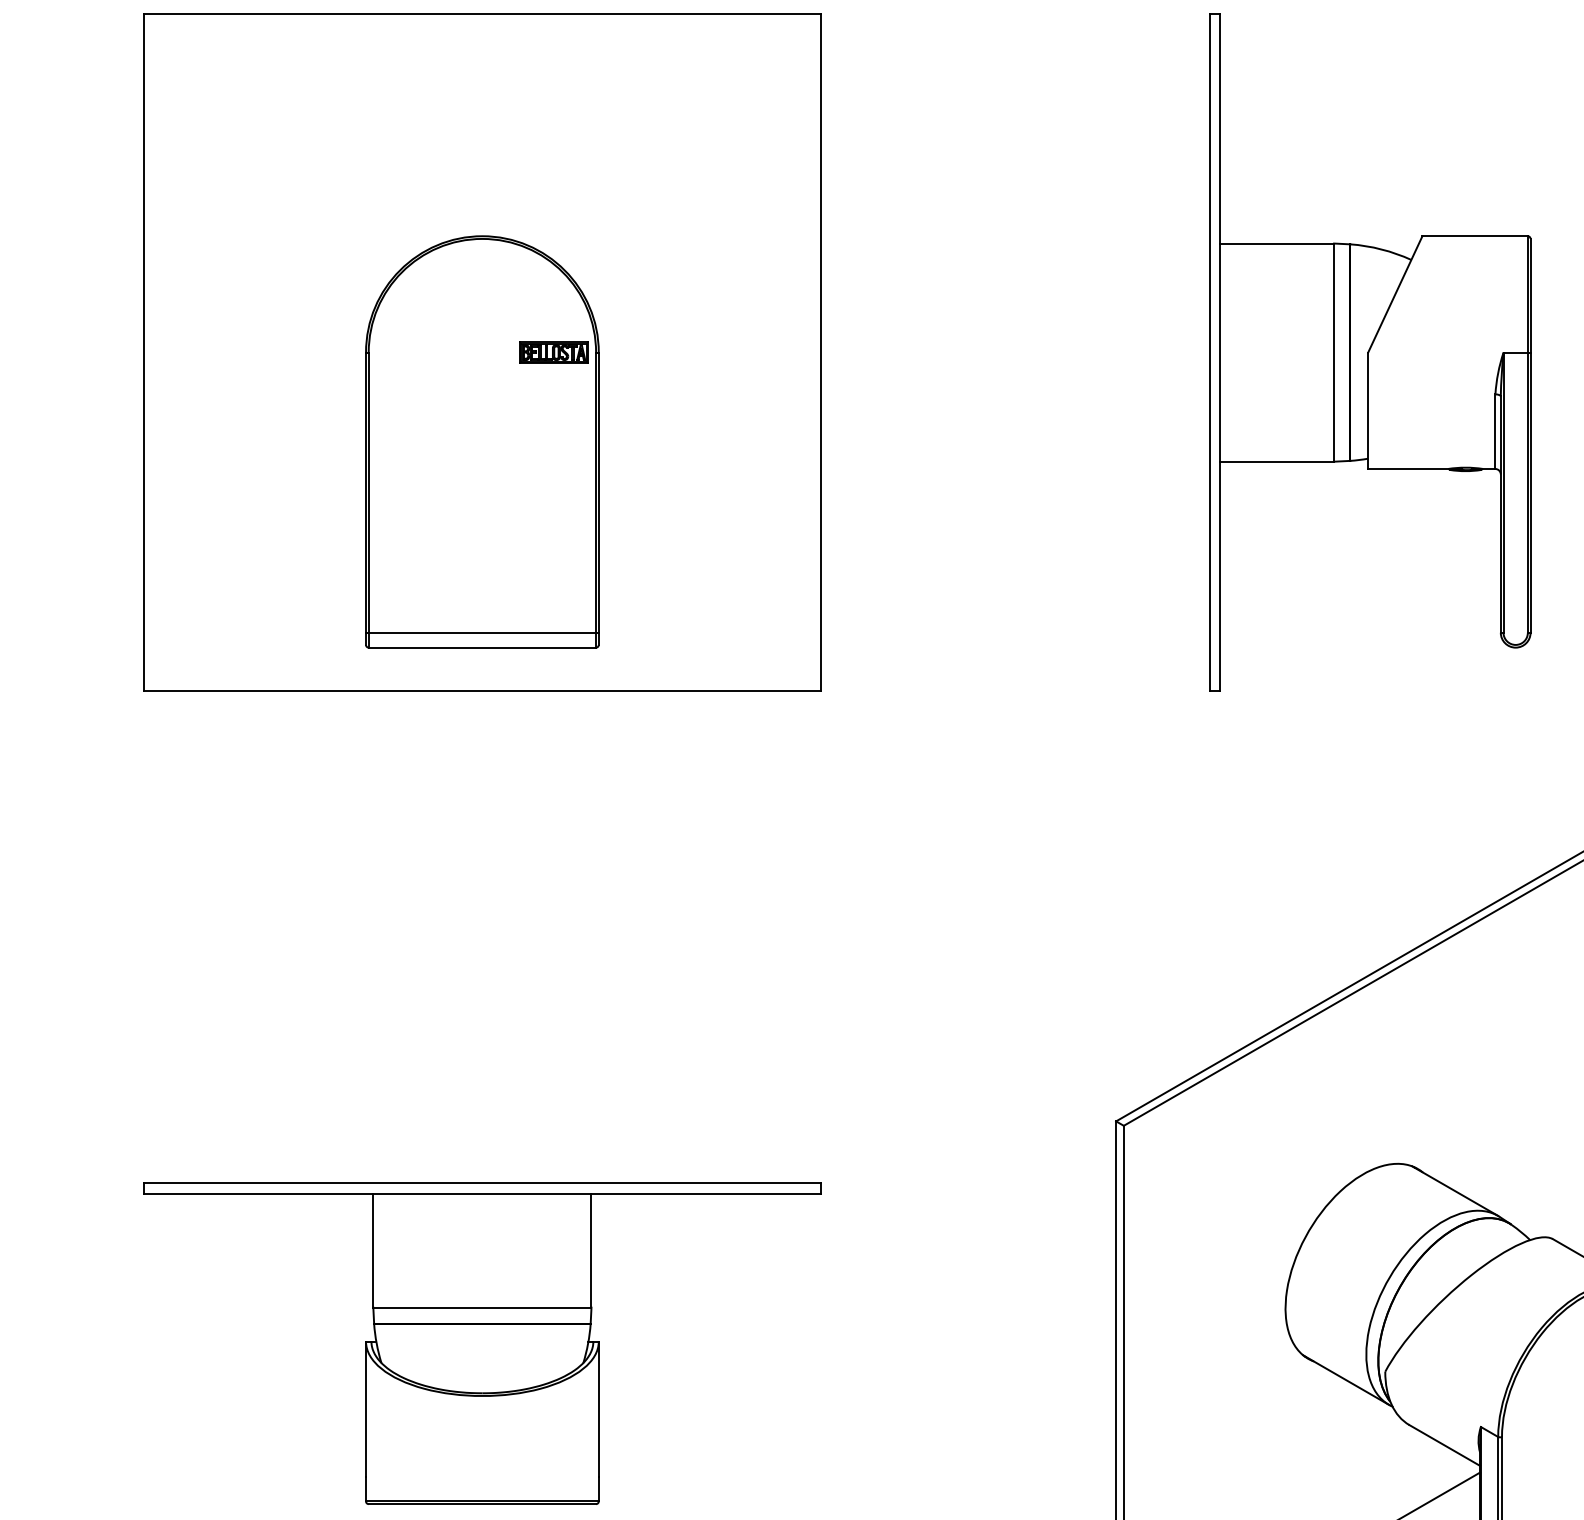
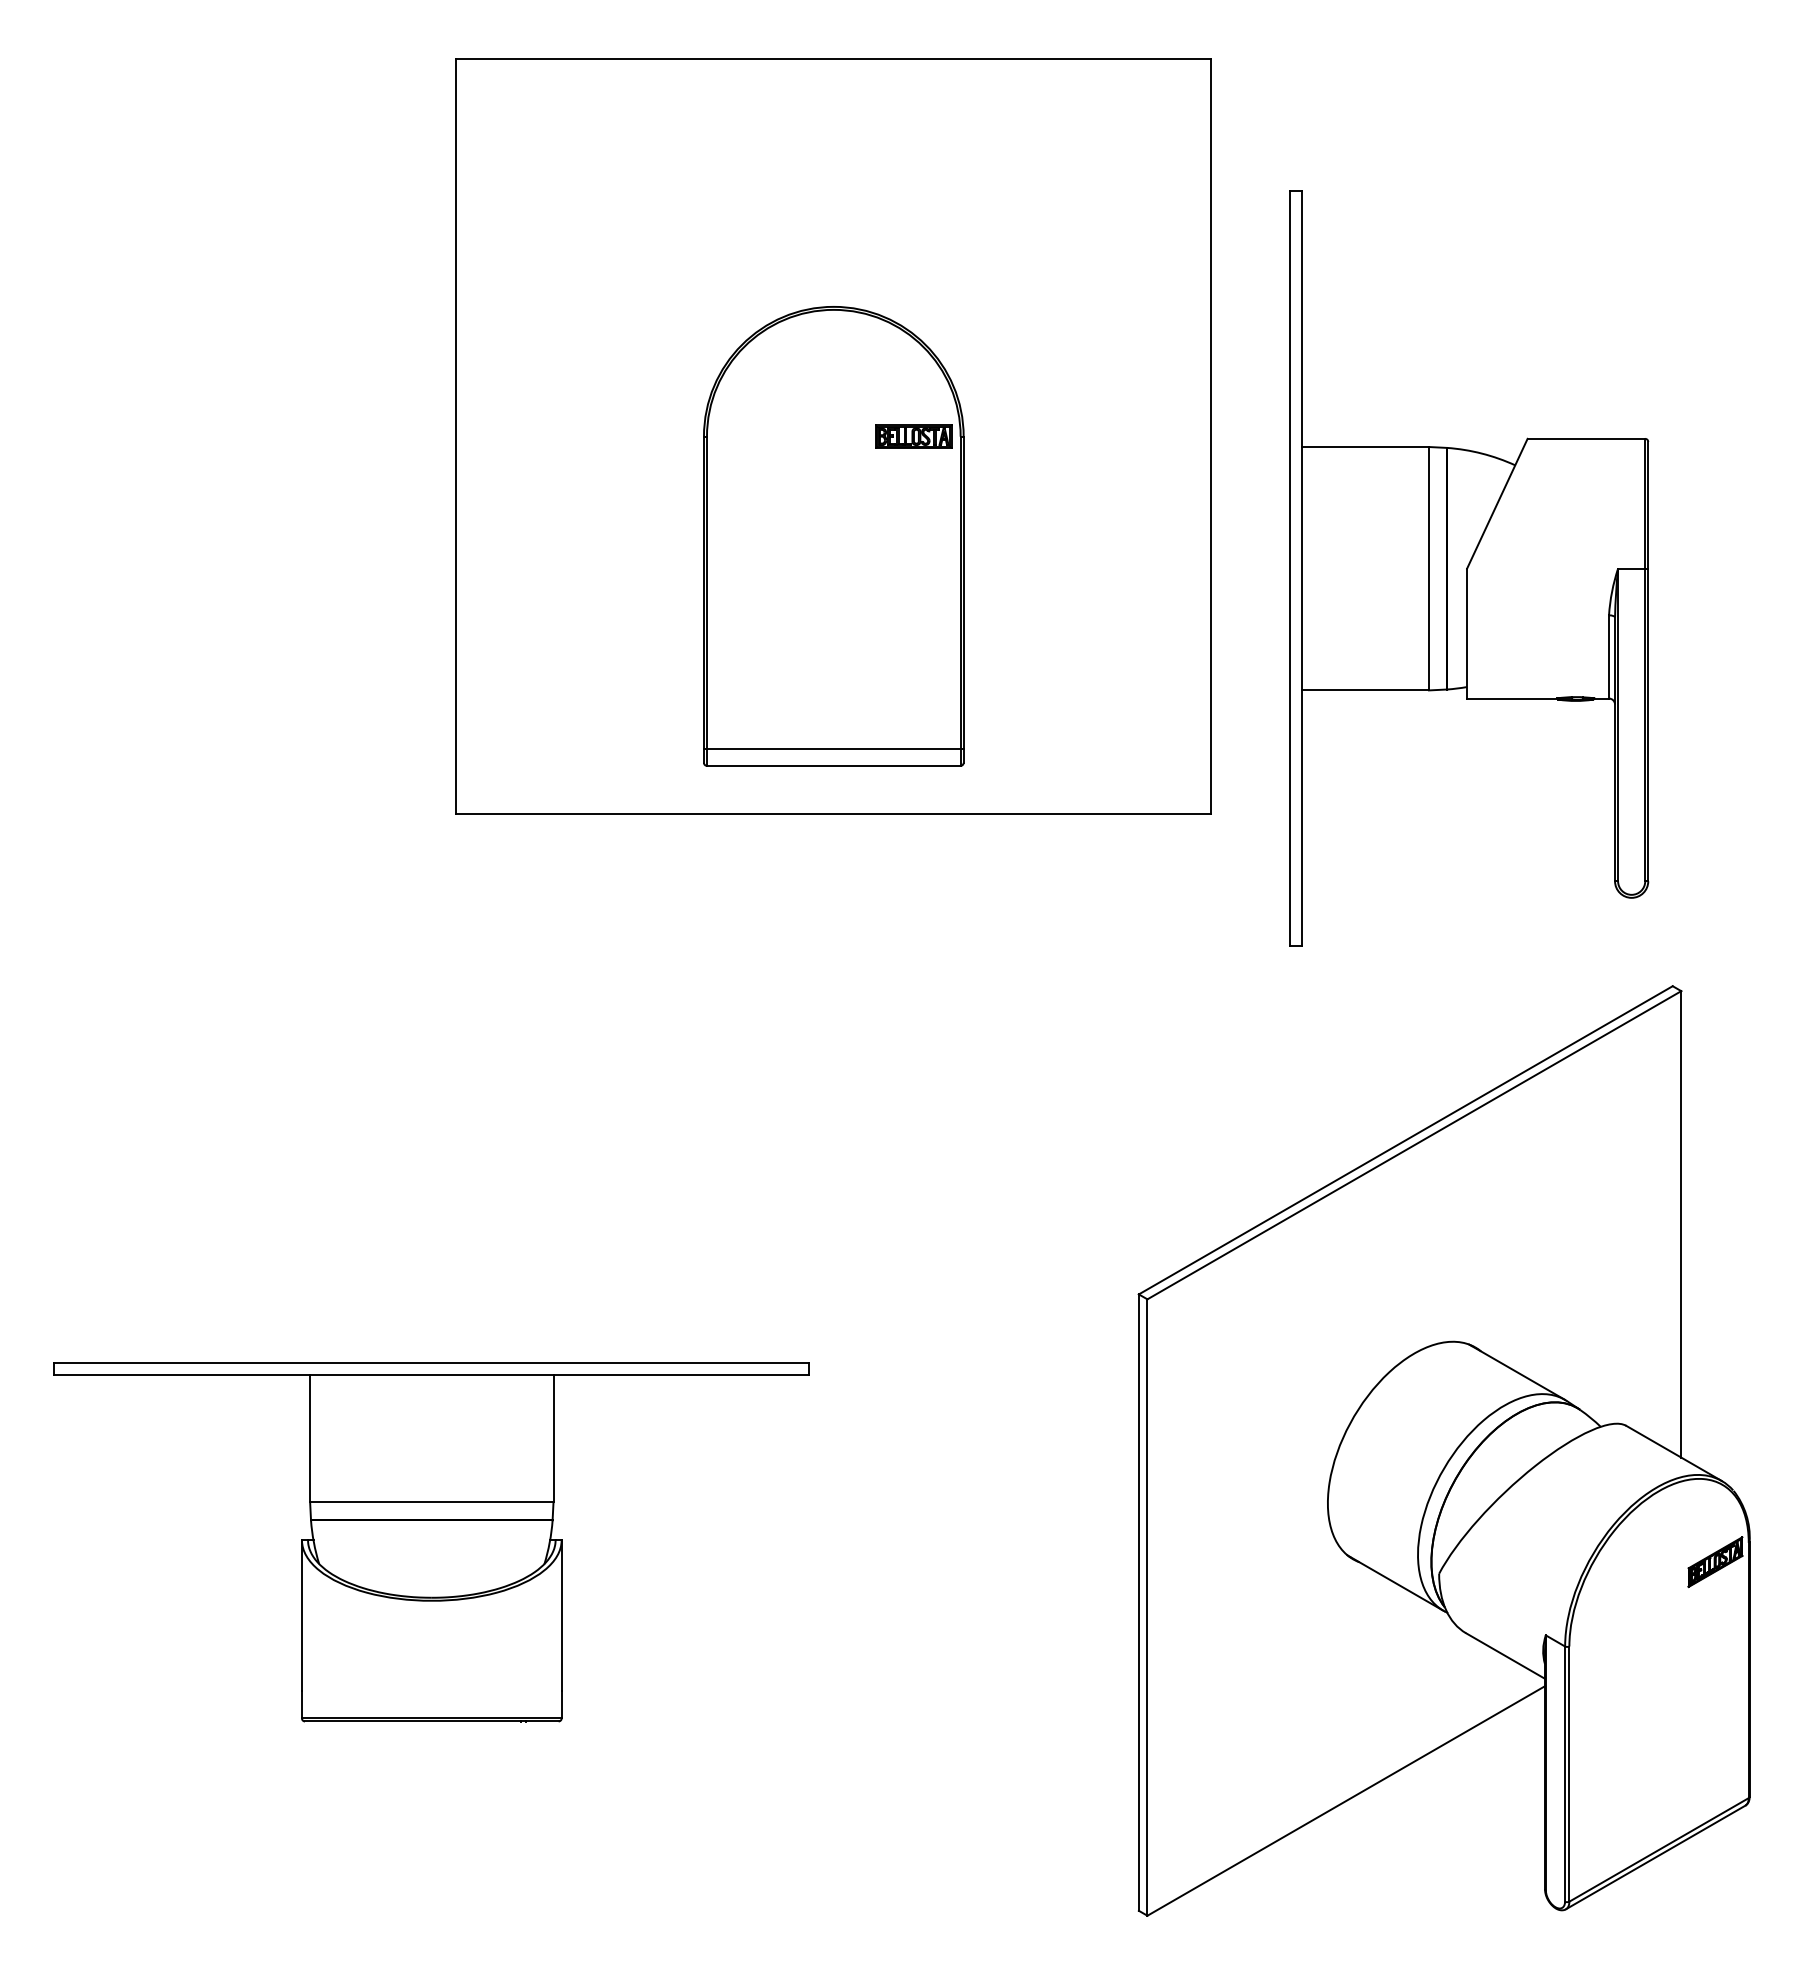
part: (482, 352) -> (833, 436), moved
part: (1370, 352) -> (1469, 568), moved

